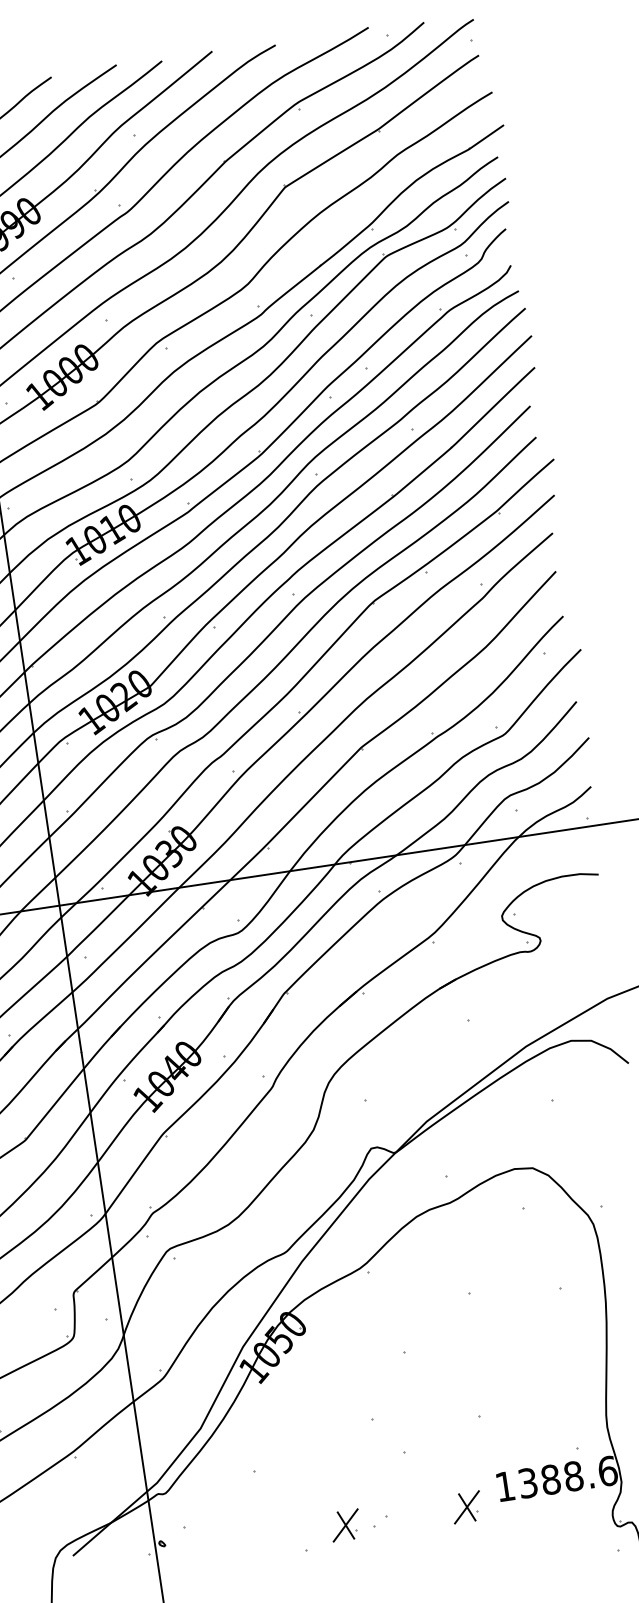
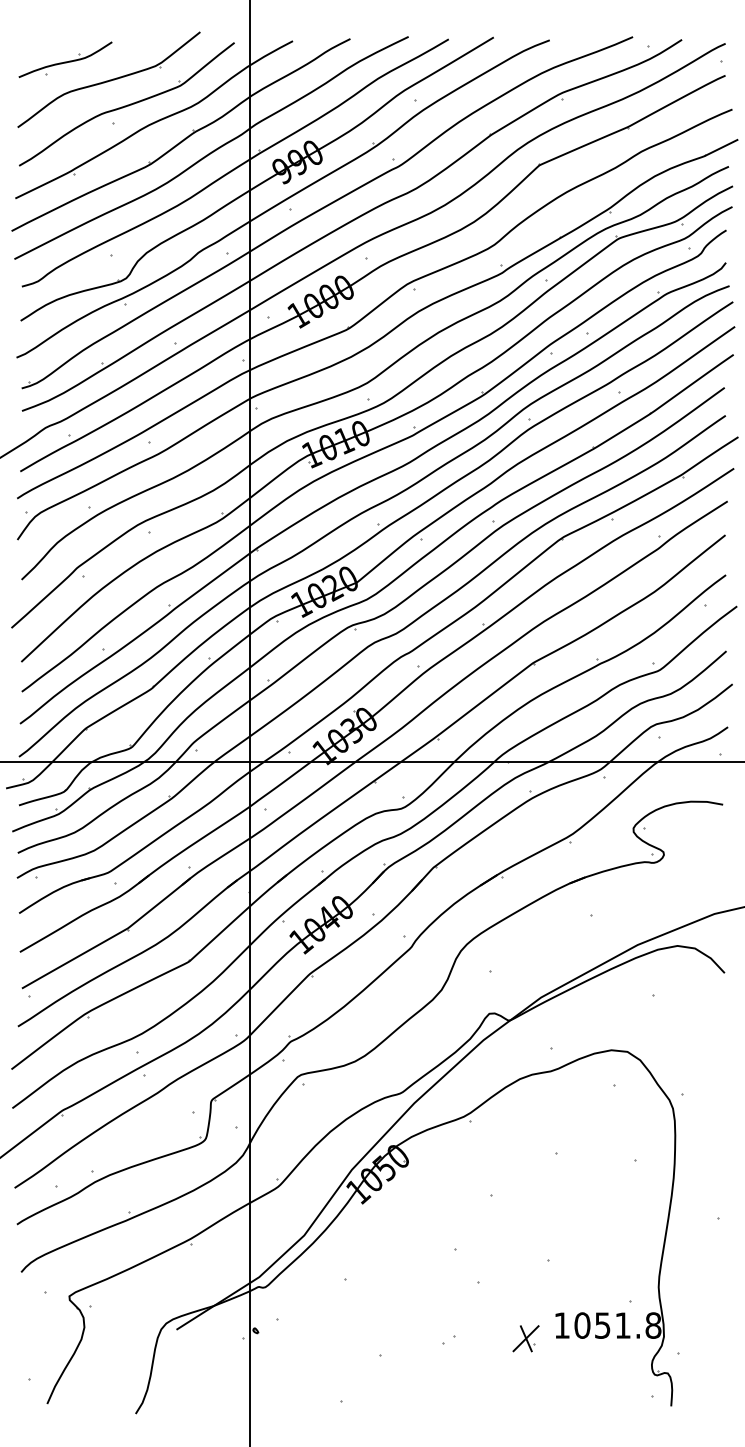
text: (567, 1477) -> (617, 1325), 1388.6 -> 1051.8
part: (345, 1525) -> (417, 1338), removed

